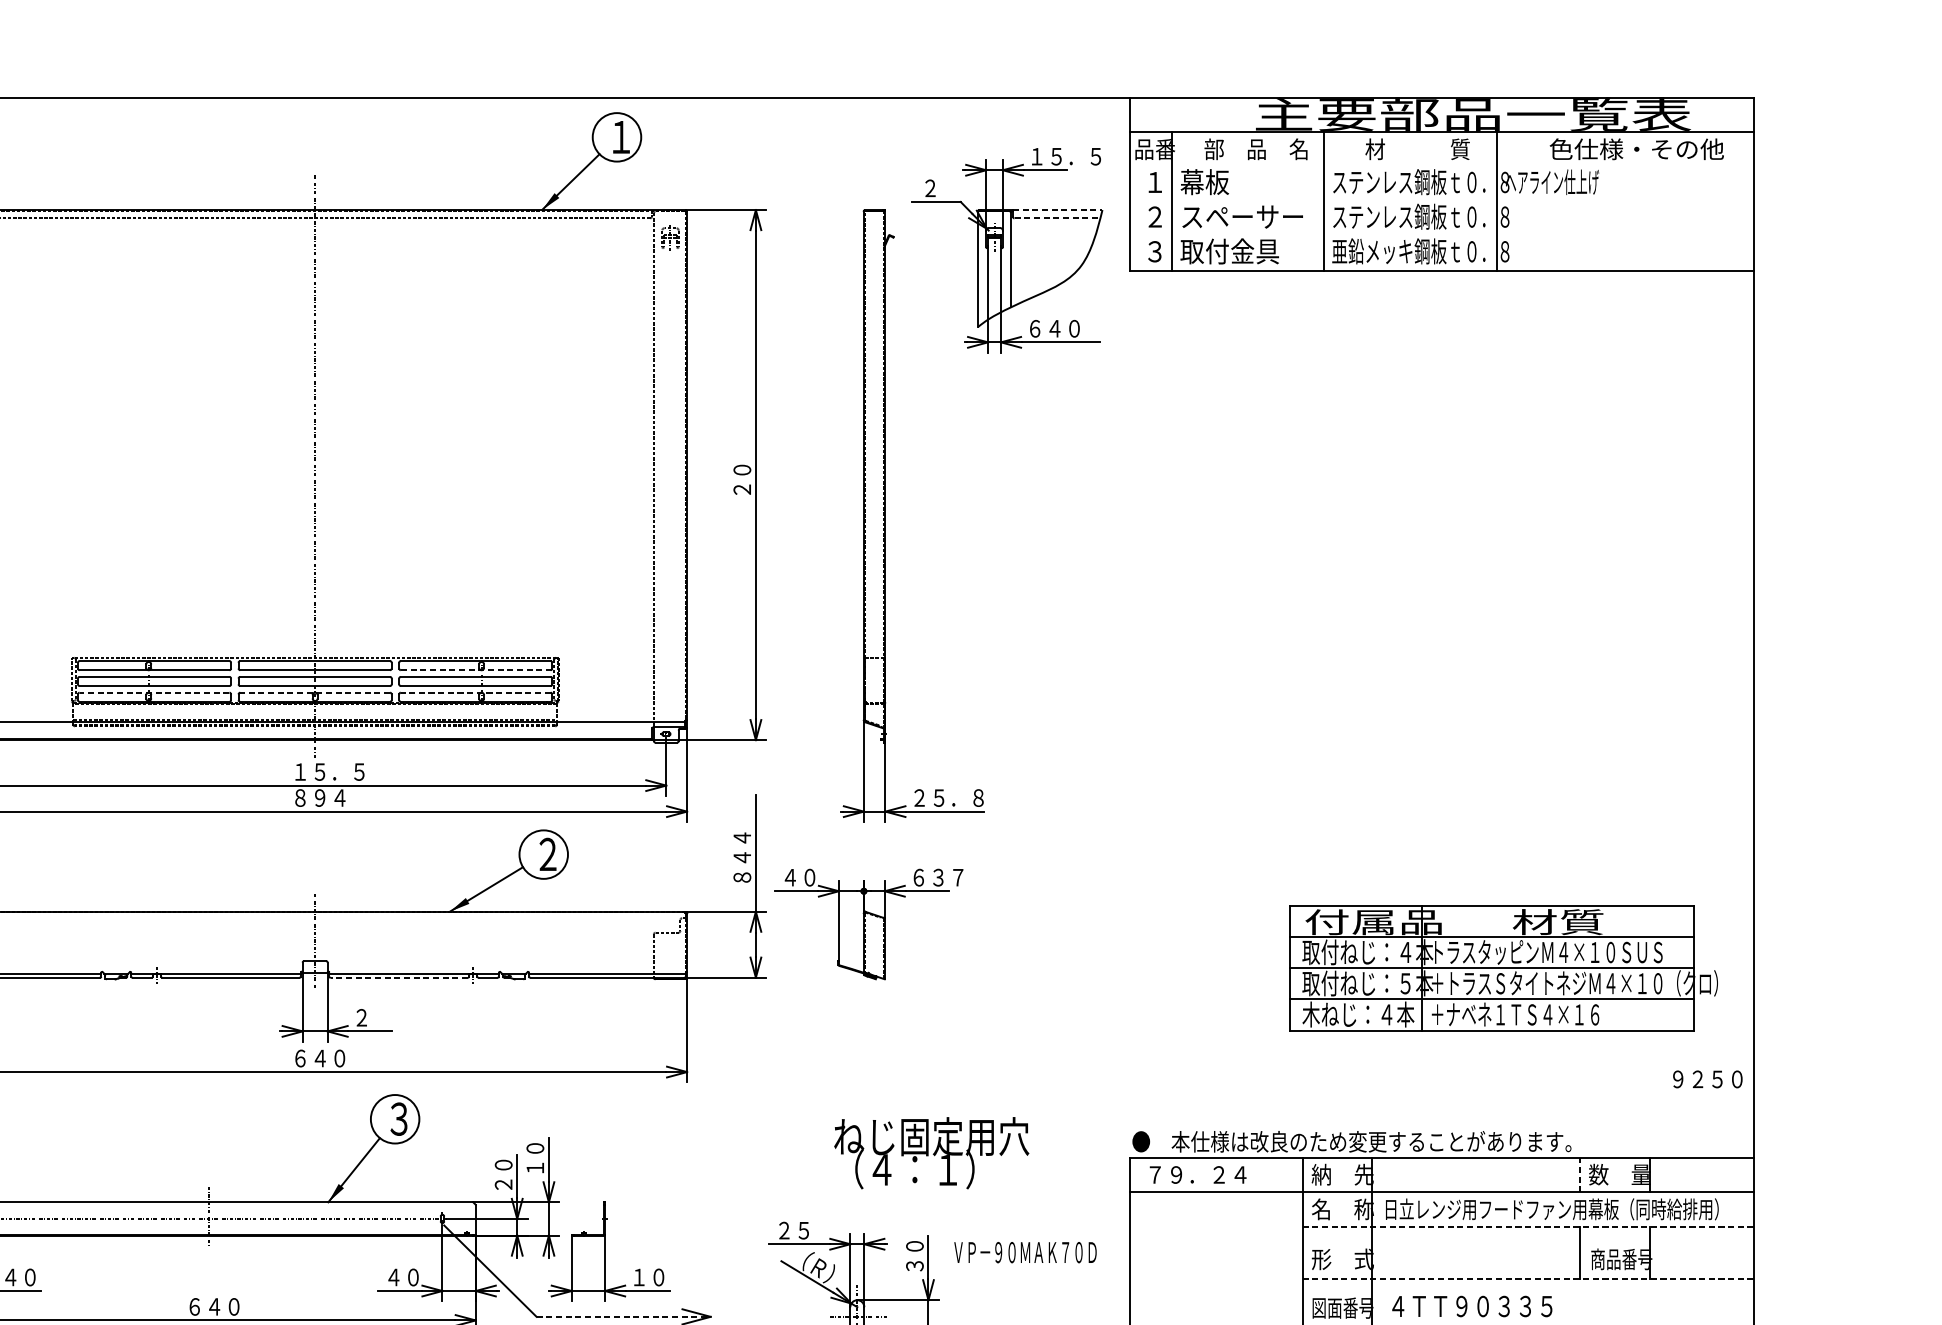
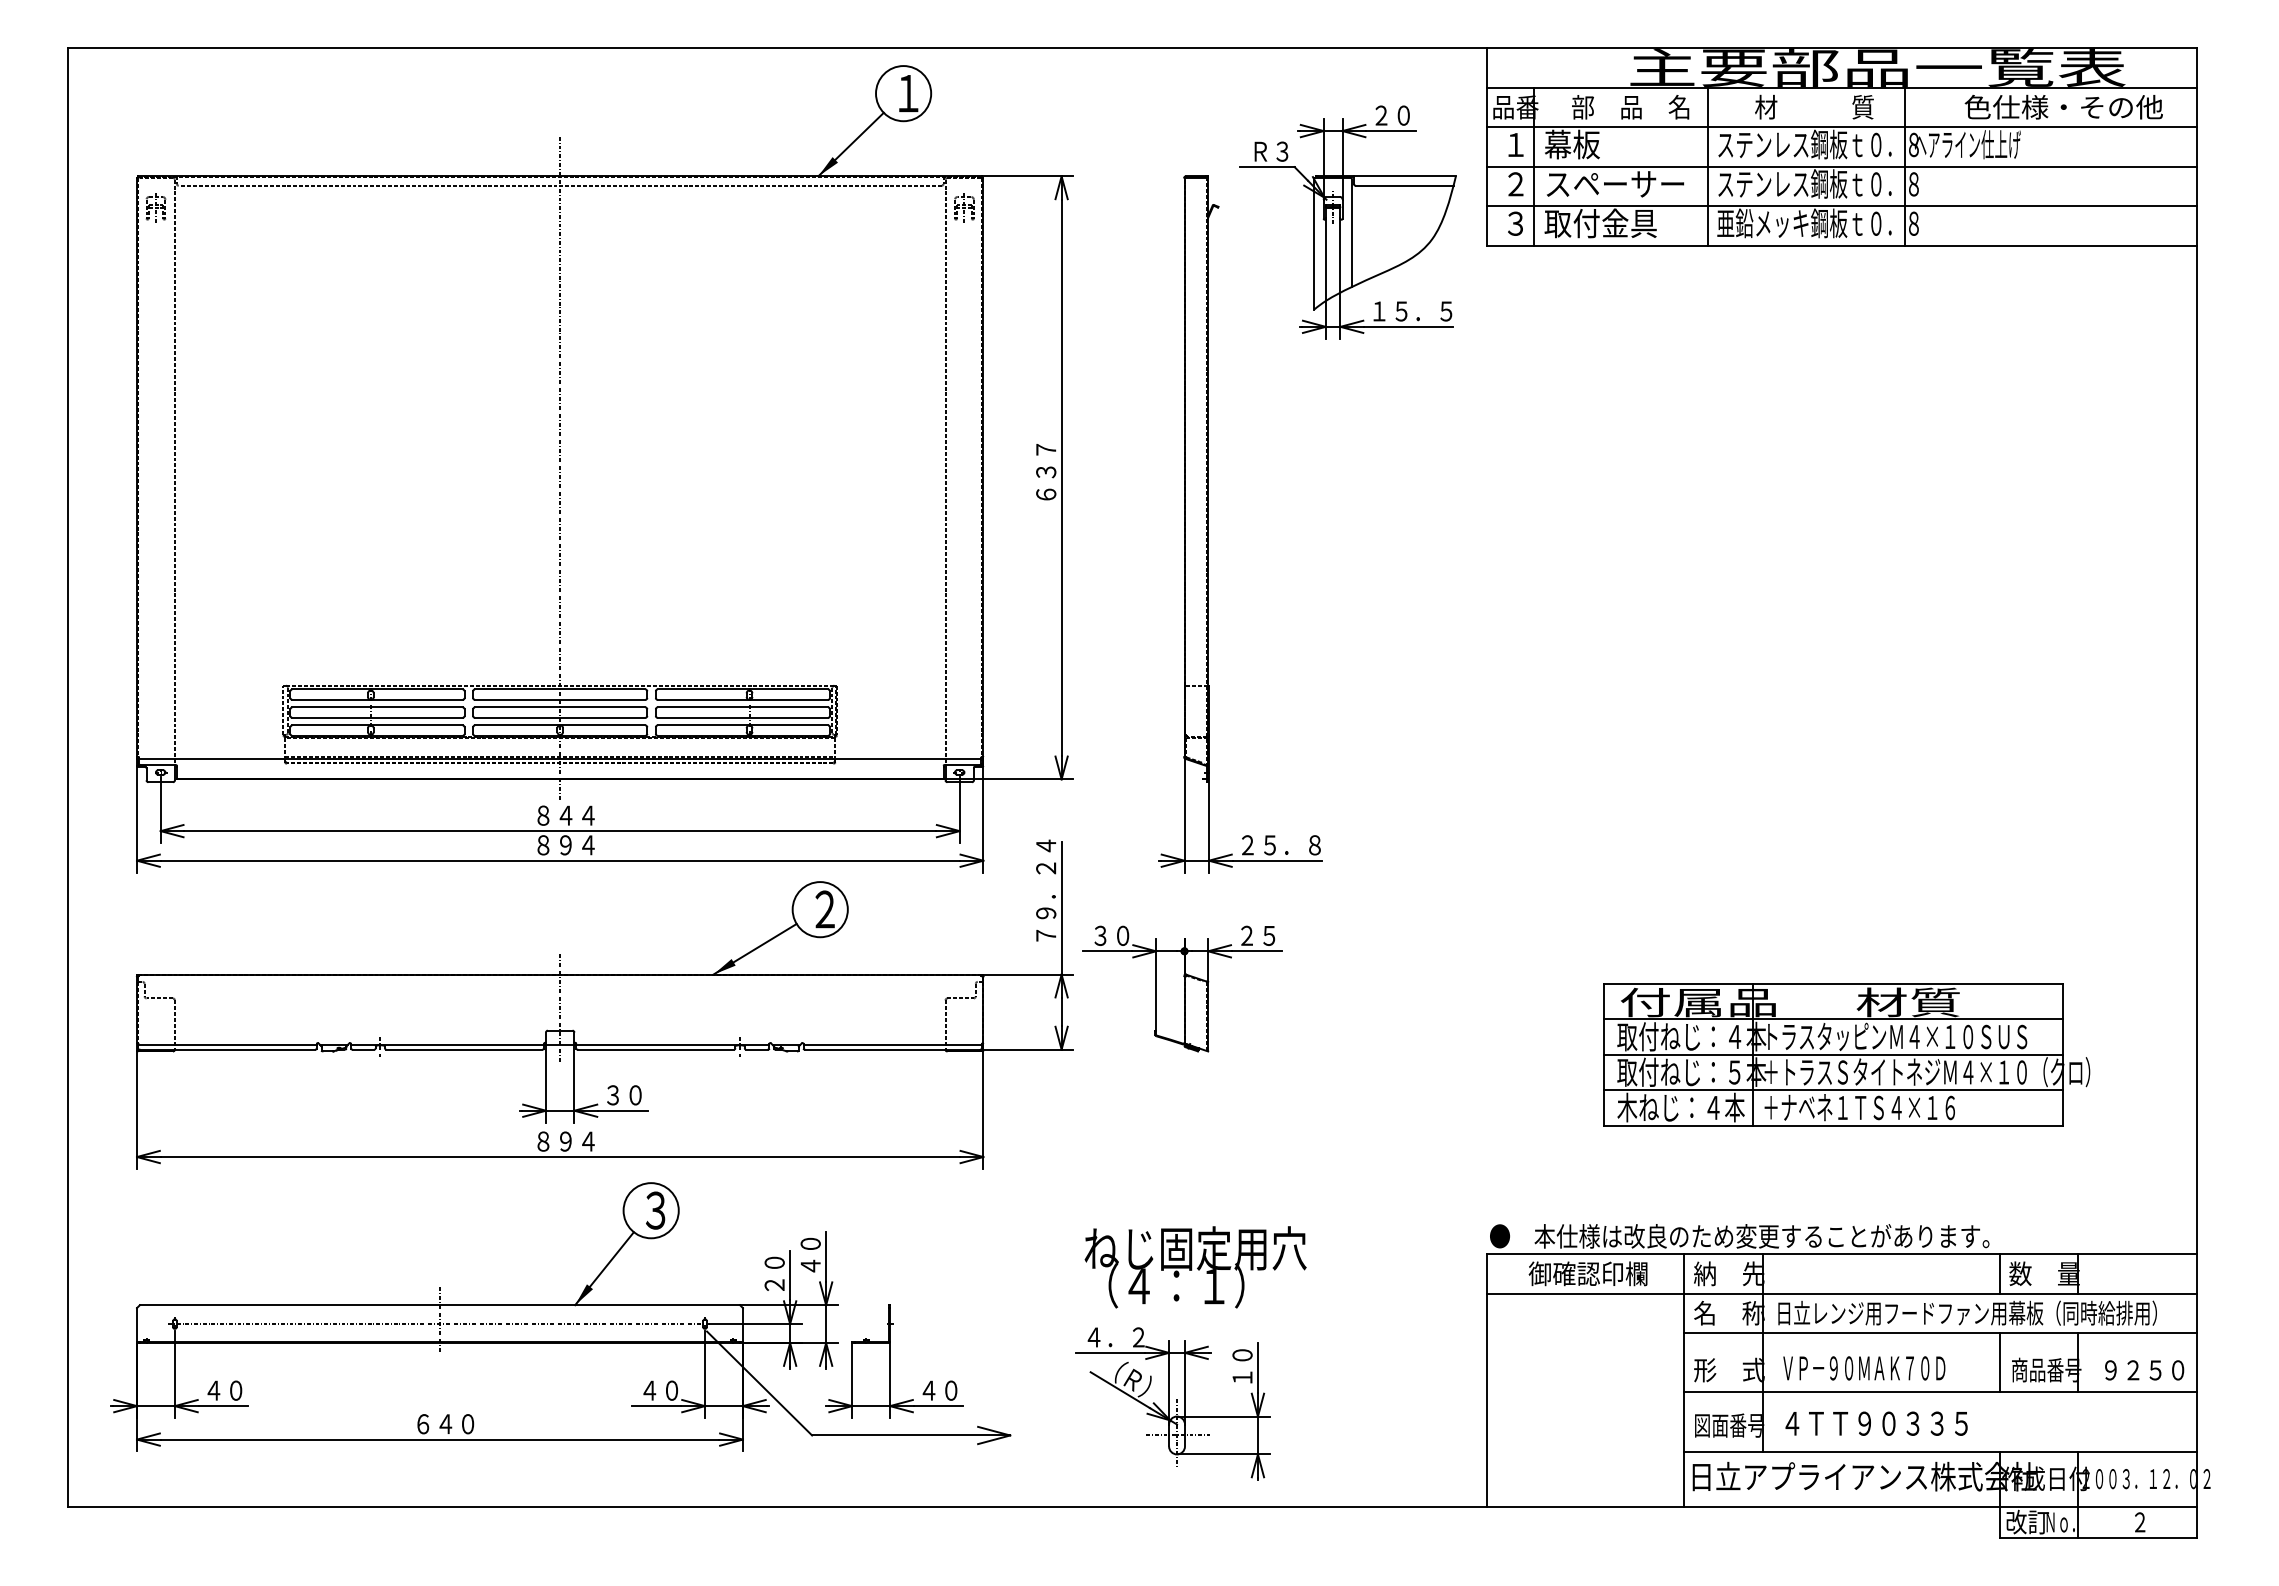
text: (1066, 156) -> (1414, 115), １５．５ -> ２０
line: (1441, 167) -> (1841, 127), added
text: (940, 188) -> (1271, 151), ２ -> Ｒ３
line: (1441, 201) -> (1841, 166), added
line: (1057, 210) -> (1404, 176), dashed -> solid
line: (1057, 218) -> (1404, 185), dashed -> solid
line: (1441, 236) -> (1841, 206), added
text: (1064, 328) -> (1412, 311), ６４０ -> １５．５
text: (742, 470) -> (1046, 472), ２０ -> ６３７
line: (476, 669) -> (743, 699), dashed -> solid
line: (154, 692) -> (377, 725), dashed -> solid
line: (314, 692) -> (559, 725), dashed -> solid
line: (475, 692) -> (742, 725), dashed -> solid
text: (329, 771) -> (576, 815), １５．５ -> ８４４
text: (742, 837) -> (1046, 890), ８４４ -> ７９．２４
text: (790, 877) -> (1100, 935), ４０ -> ３０
text: (938, 877) -> (1269, 935), ６３７ -> ２５
part: (1503, 967) -> (1846, 1054), moved
line: (399, 977) -> (656, 1049), dashed -> solid
text: (371, 1017) -> (624, 1095), ２ -> ３０
text: (319, 1058) -> (565, 1141), ６４０ -> ８９４
text: (1707, 1079) -> (2144, 1370), moved
text: (931, 1153) -> (1195, 1267), moved
text: (535, 1167) -> (810, 1265), １０ -> ４０
text: (1210, 1174) -> (1578, 1273), ７９．２４ -> 御確認印欄
line: (1580, 1175) -> (1999, 1274), dashed -> solid
line: (1527, 1227) -> (1939, 1333), dashed -> solid
text: (803, 1230) -> (1115, 1337), ２５ -> ４．２
text: (1025, 1252) -> (1864, 1368), moved
text: (914, 1265) -> (1242, 1377), ３０ -> １０
text: (638, 1277) -> (928, 1390), １０ -> ４０
line: (1527, 1279) -> (1939, 1392), dashed -> solid
line: (623, 1316) -> (911, 1435), dashed -> solid

